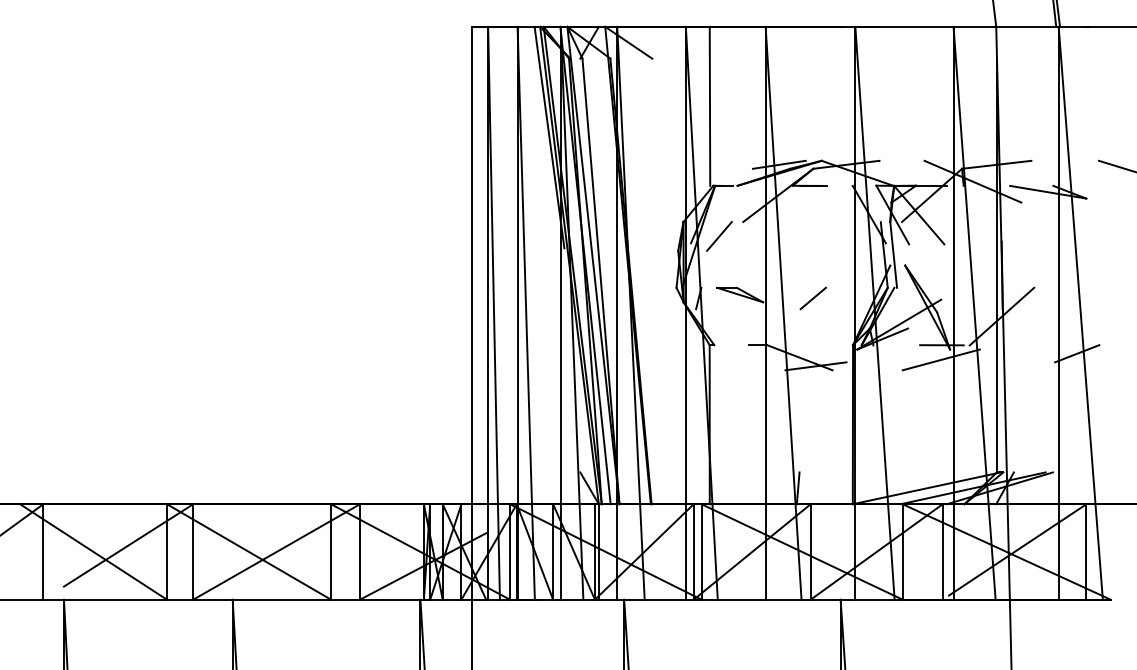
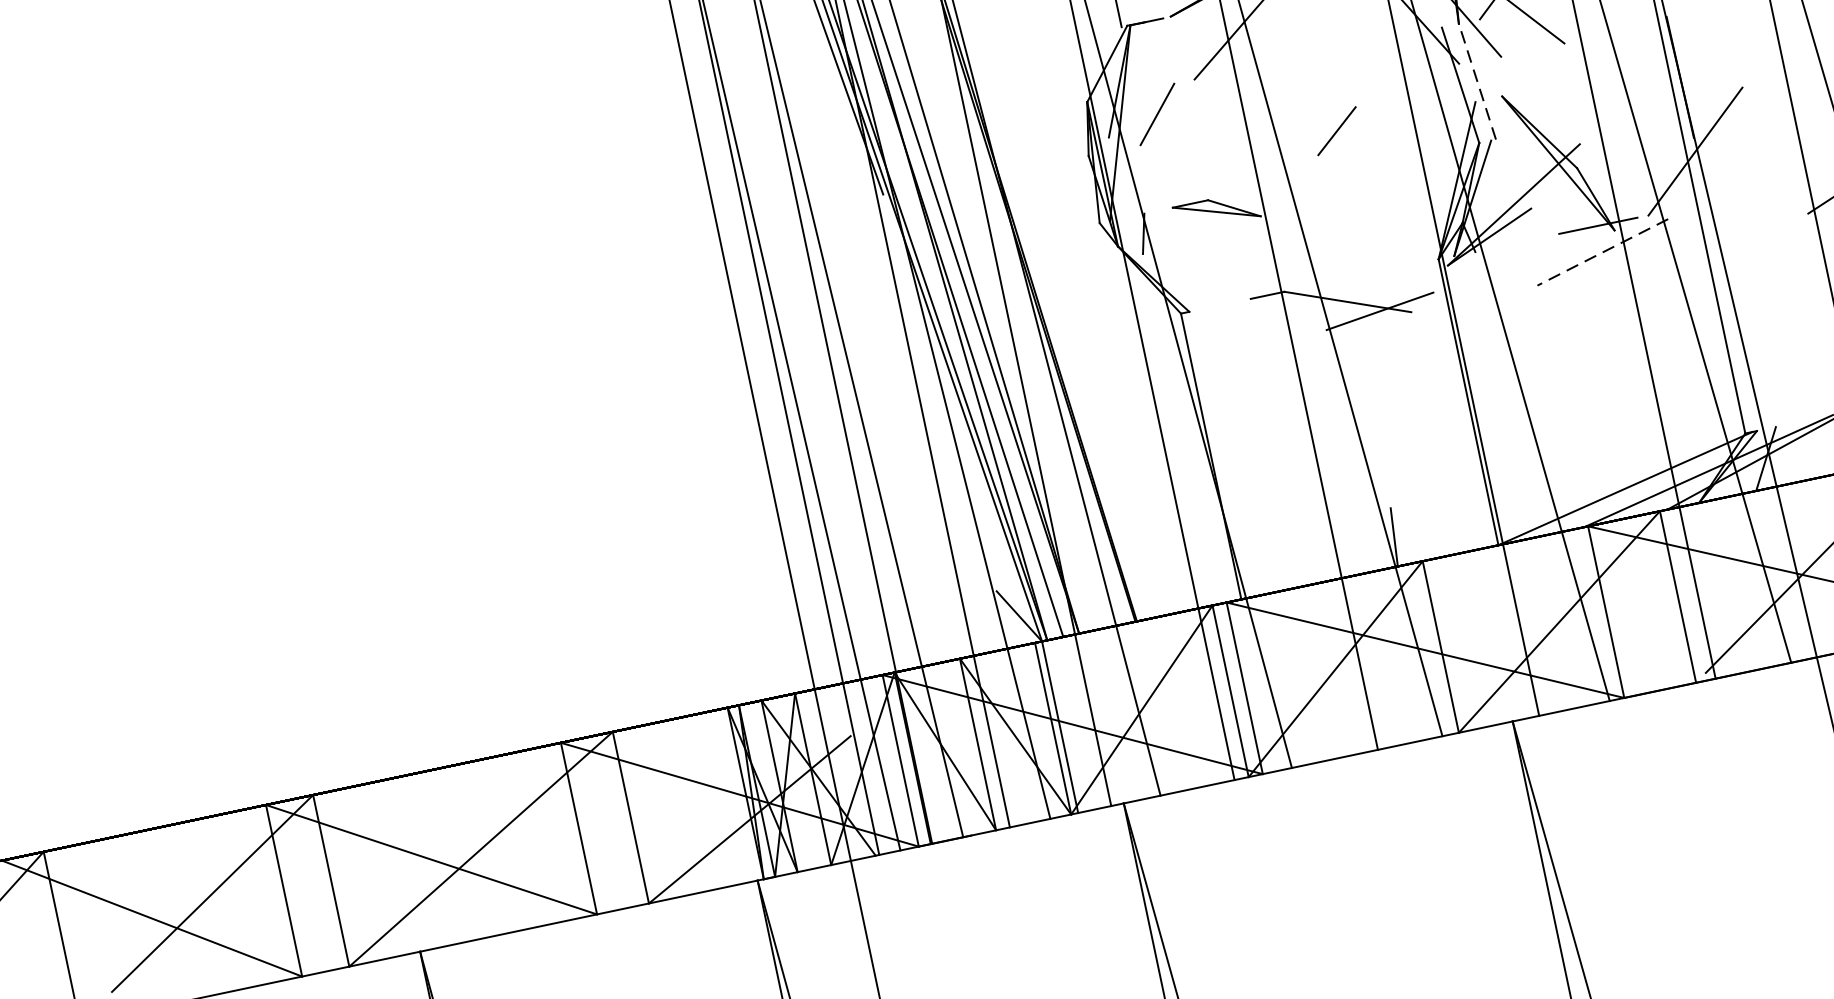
line: (893, 254) -> (1476, 81), solid -> dashed
line: (812, 298) -> (1335, 131), moved
line: (941, 359) -> (1603, 251), solid -> dashed

